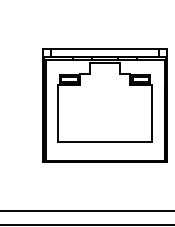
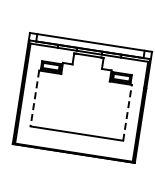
line: (151, 112) -> (127, 111), solid -> dashed
line: (58, 113) -> (35, 98), solid -> dashed

